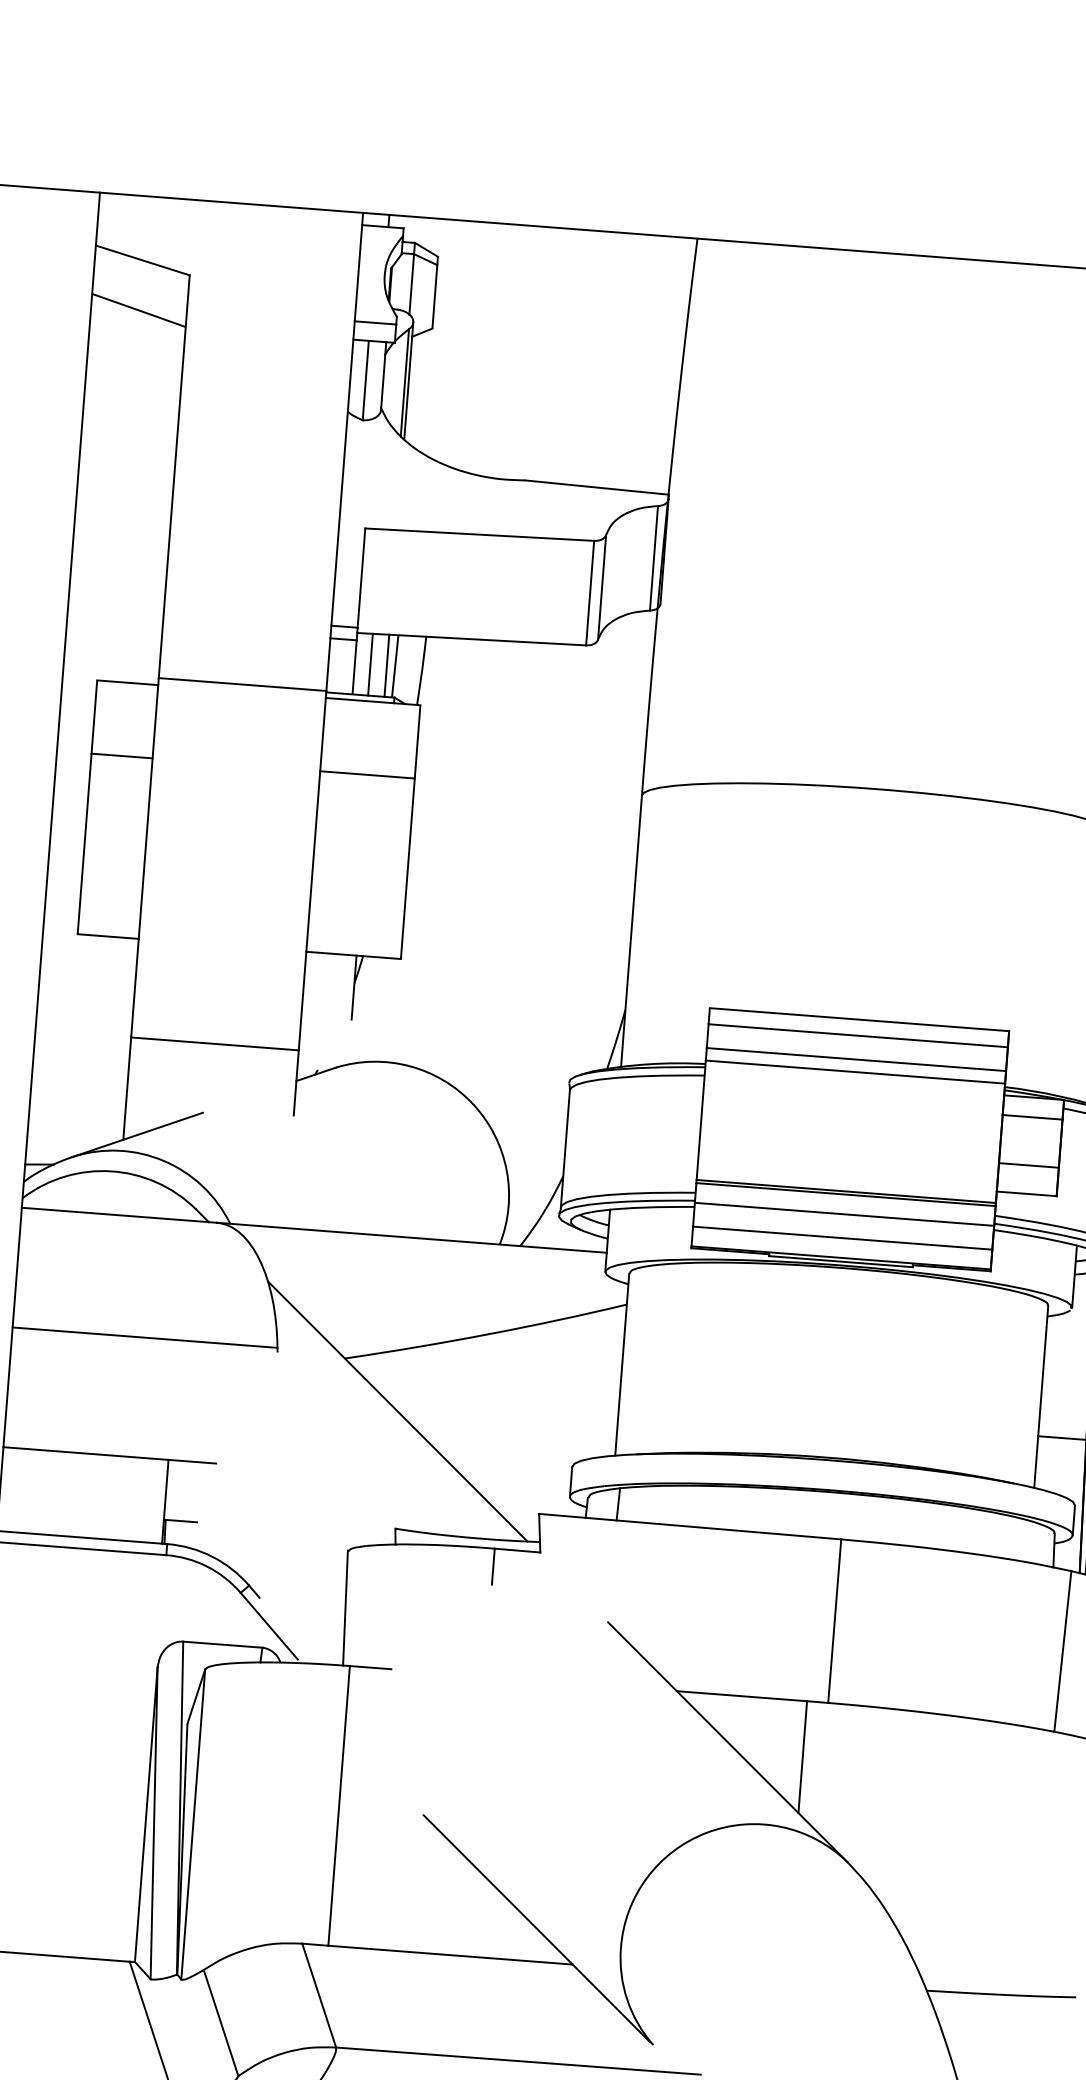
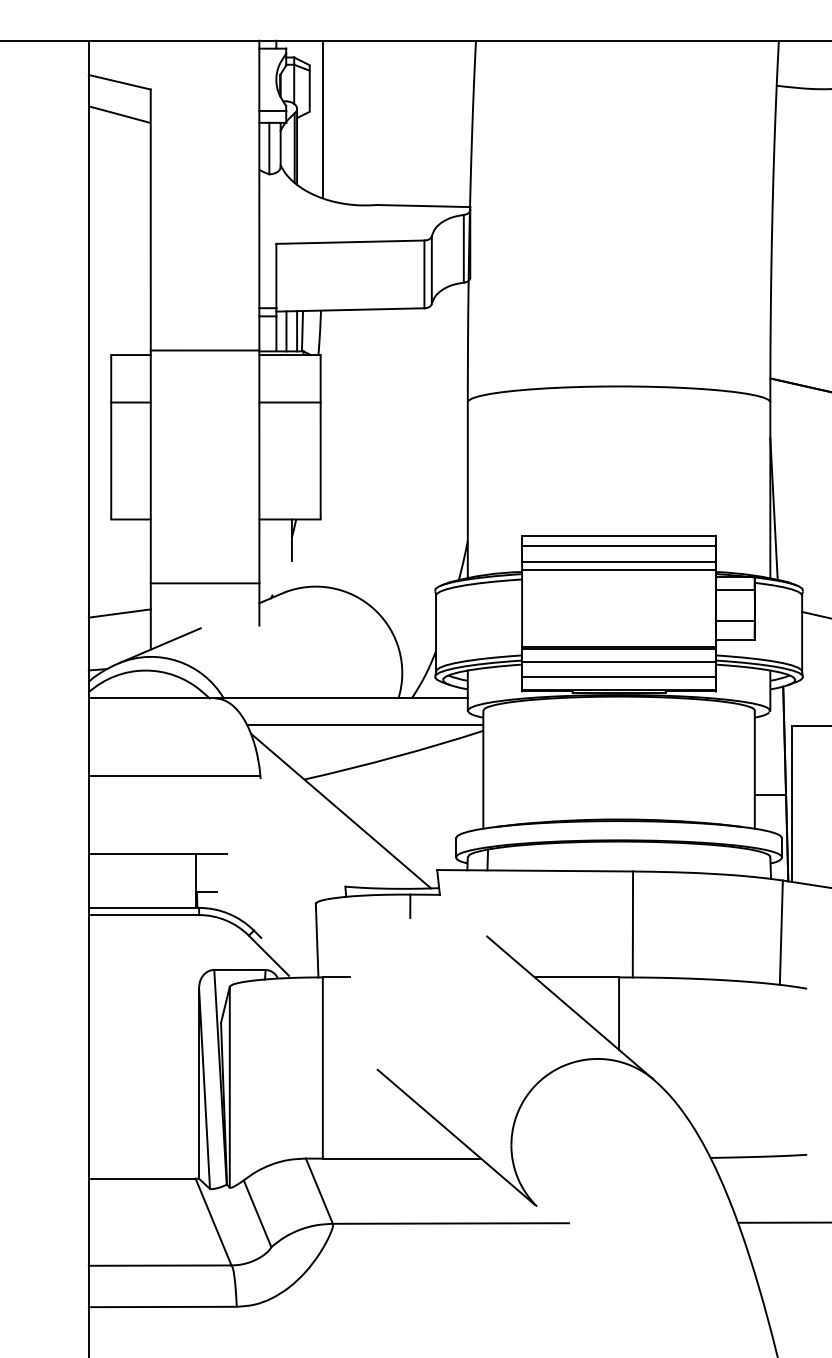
line: (451, 341) -> (322, 119), added
line: (79, 1080) -> (119, 613), added
line: (445, 1280) -> (365, 724), added

